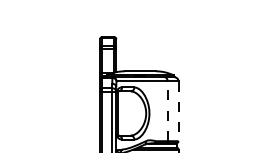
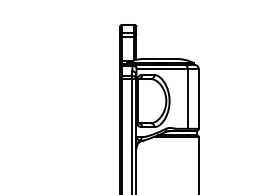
line: (167, 110) -> (187, 98), dashed -> solid
line: (178, 110) -> (198, 98), dashed -> solid

